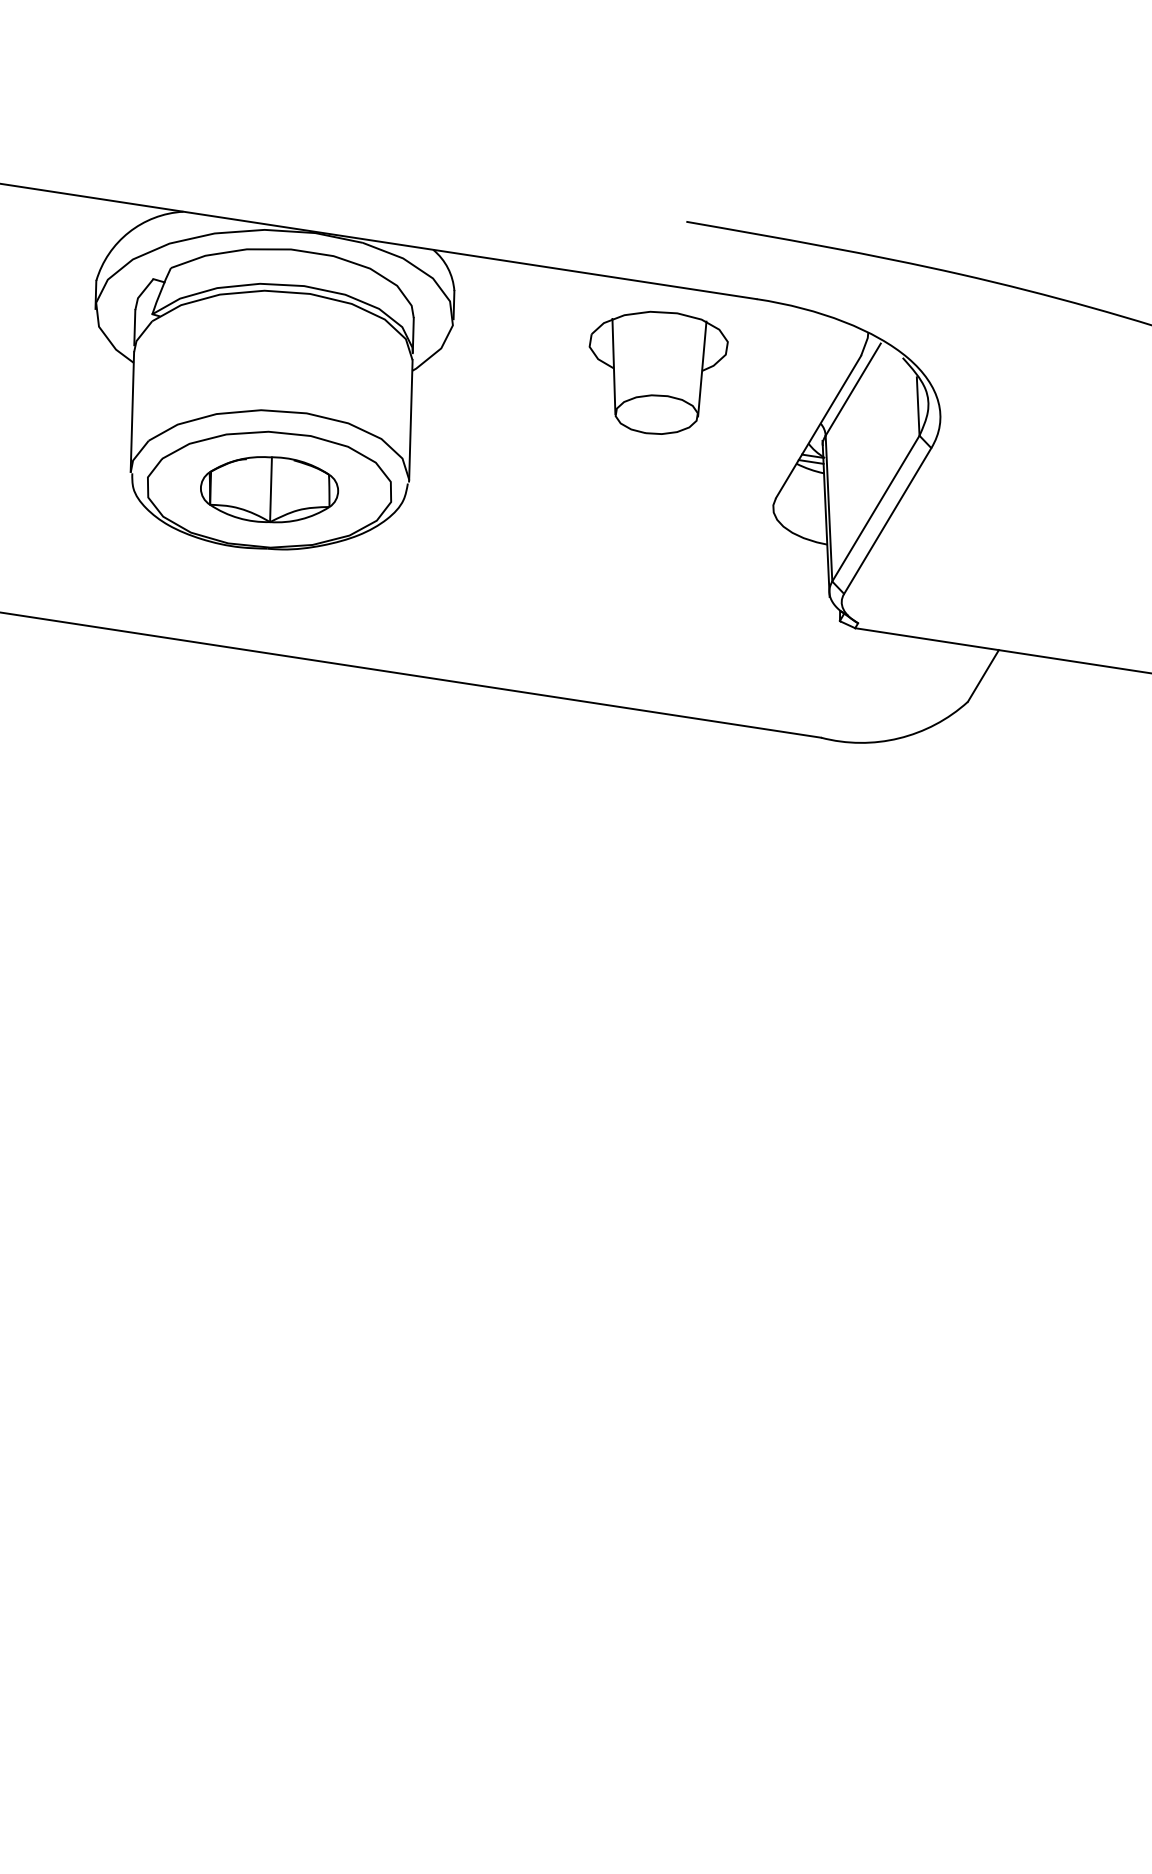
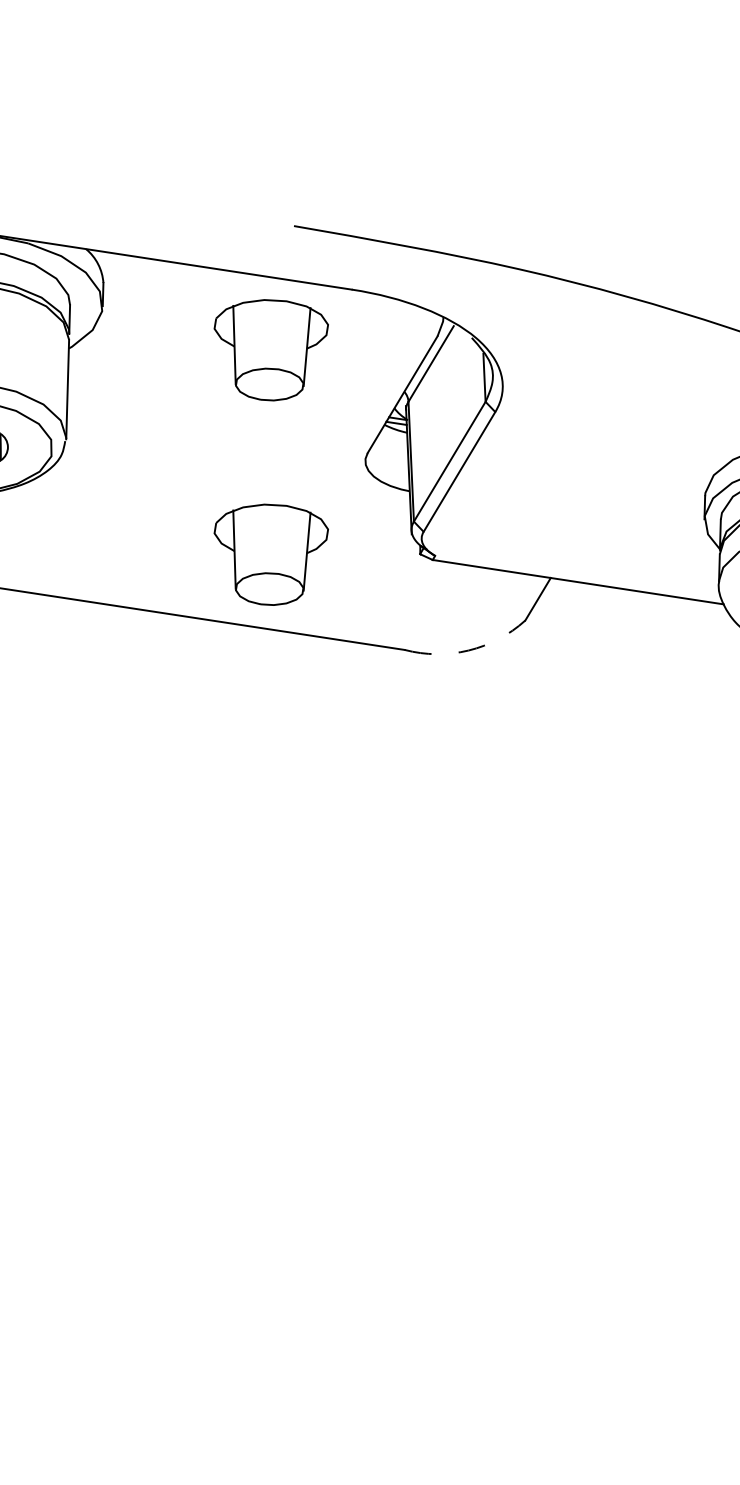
part: (658, 621) -> (271, 554), added
arc: (898, 738) -> (468, 650), solid -> dashed

